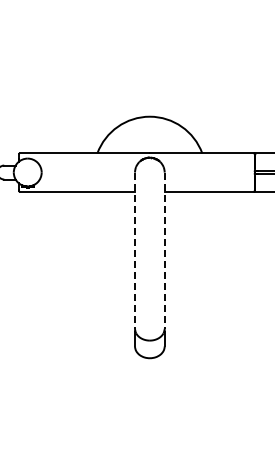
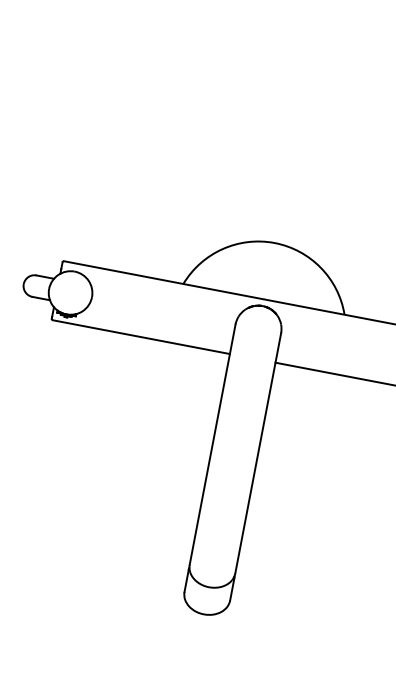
line: (135, 251) -> (213, 446), dashed -> solid
line: (164, 251) -> (257, 454), dashed -> solid

